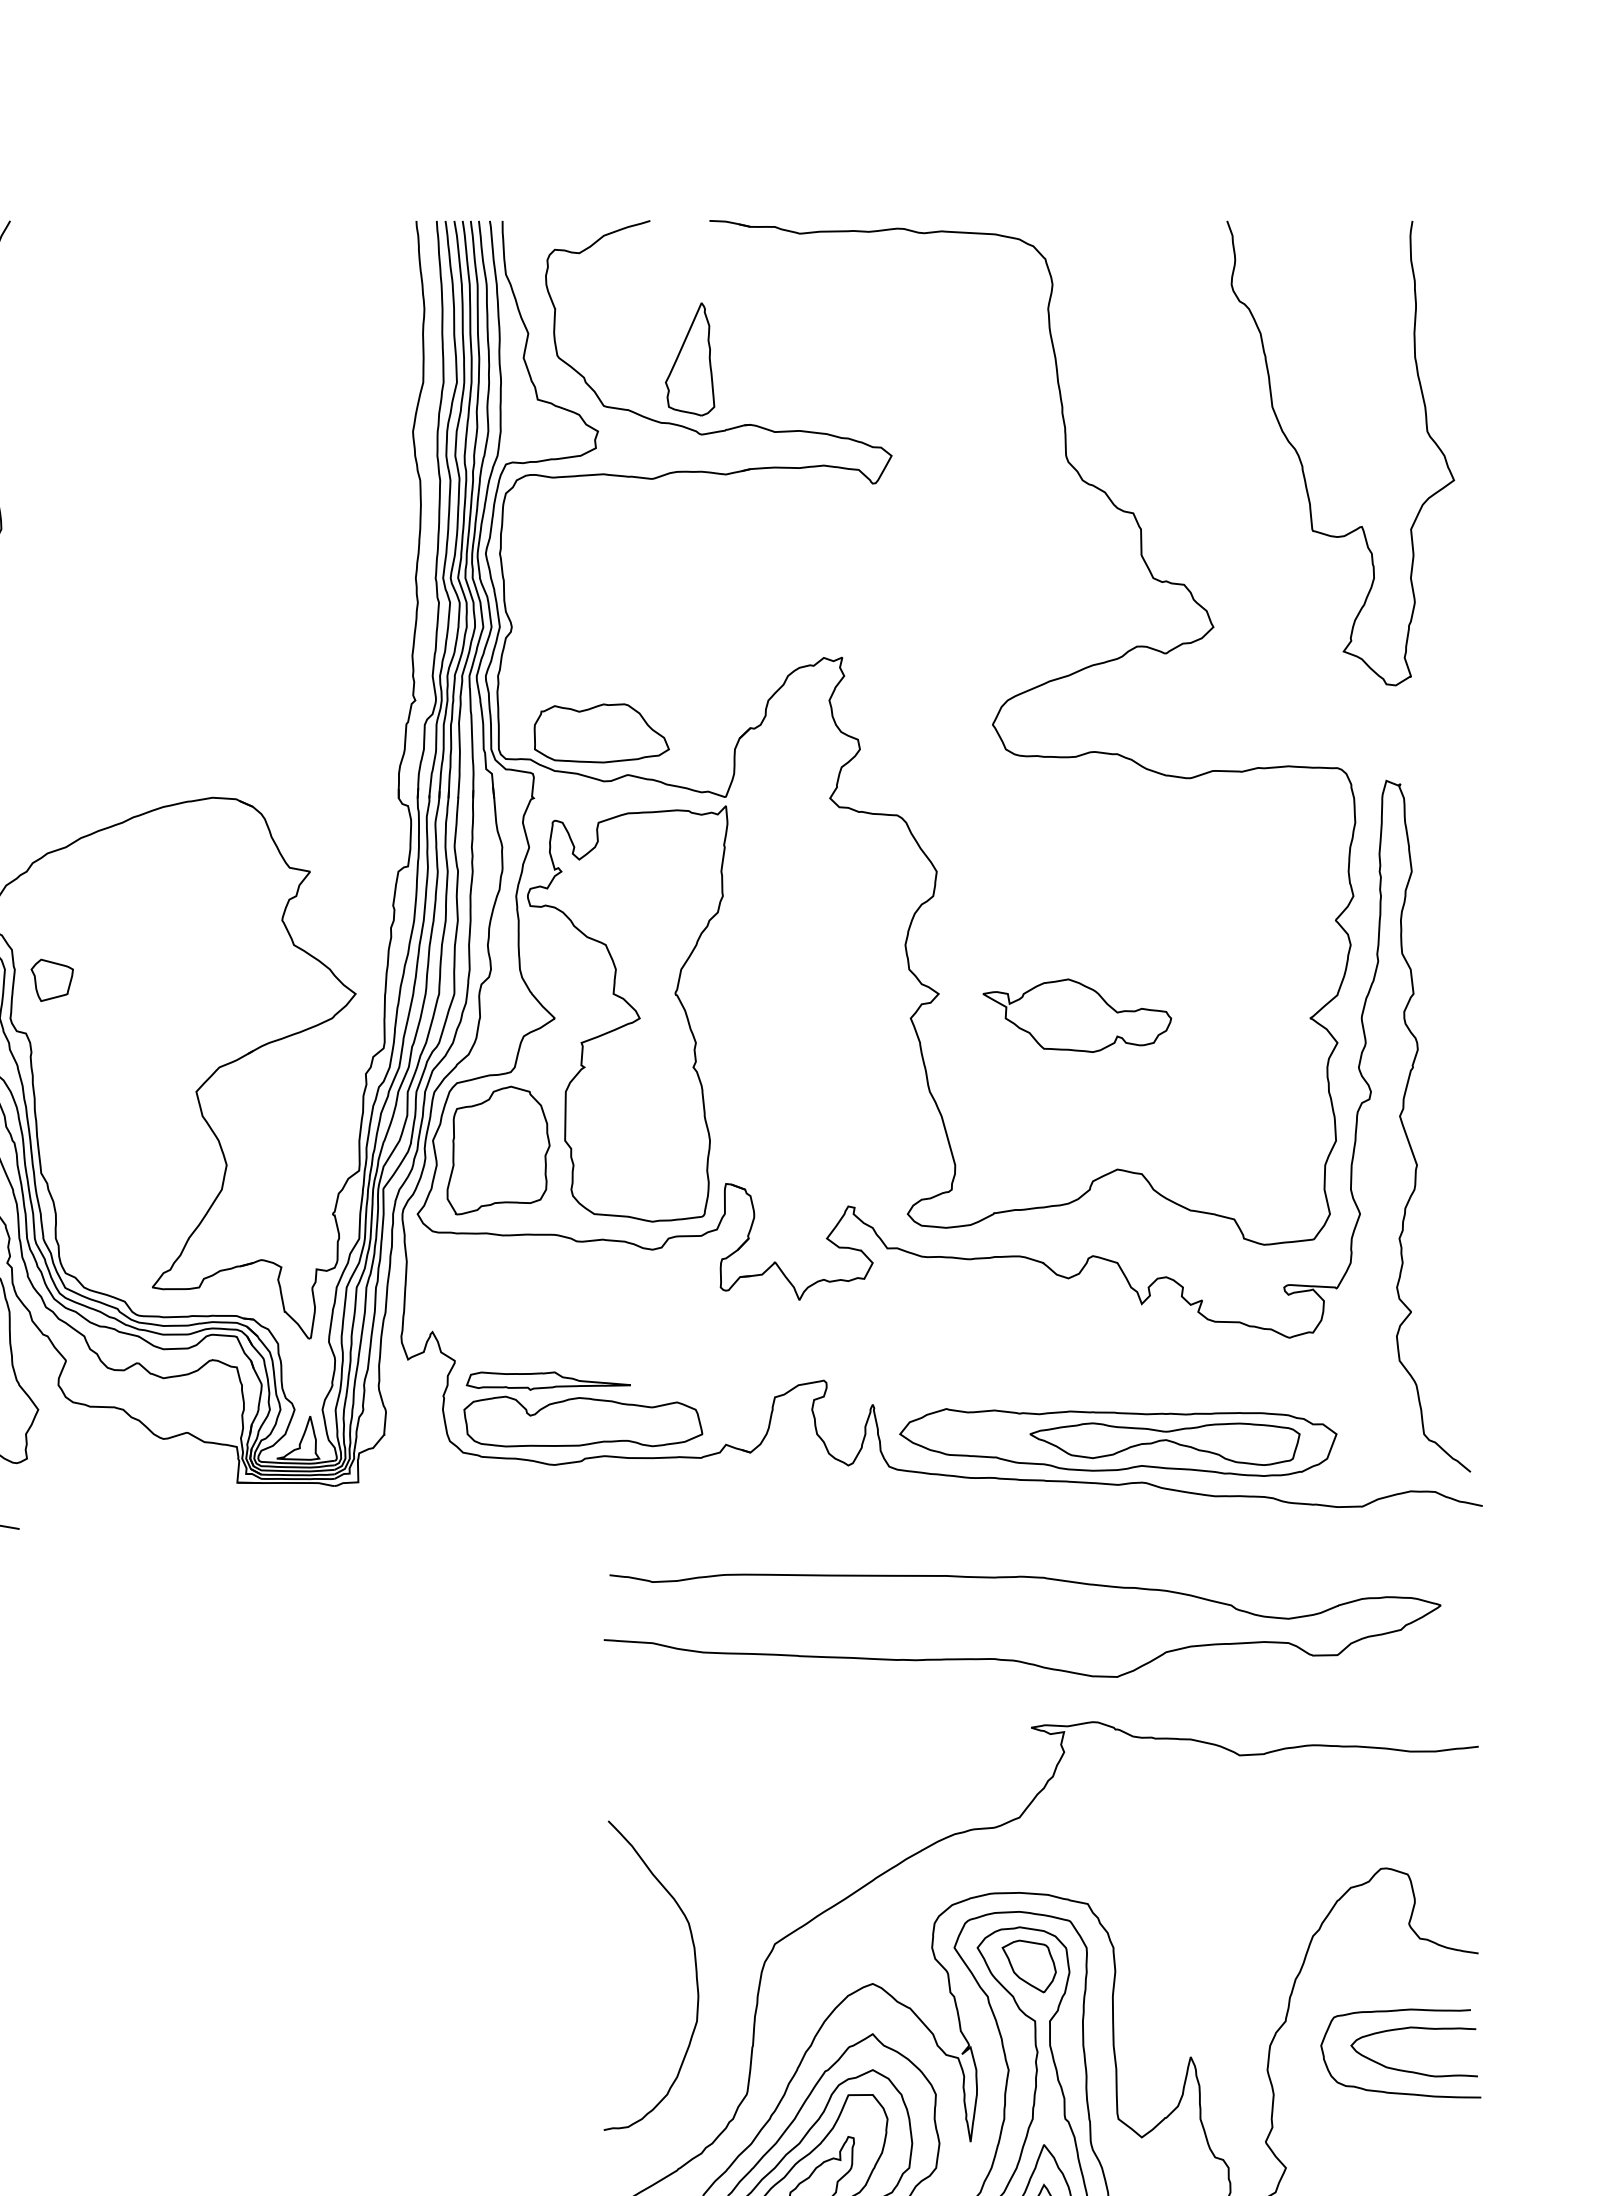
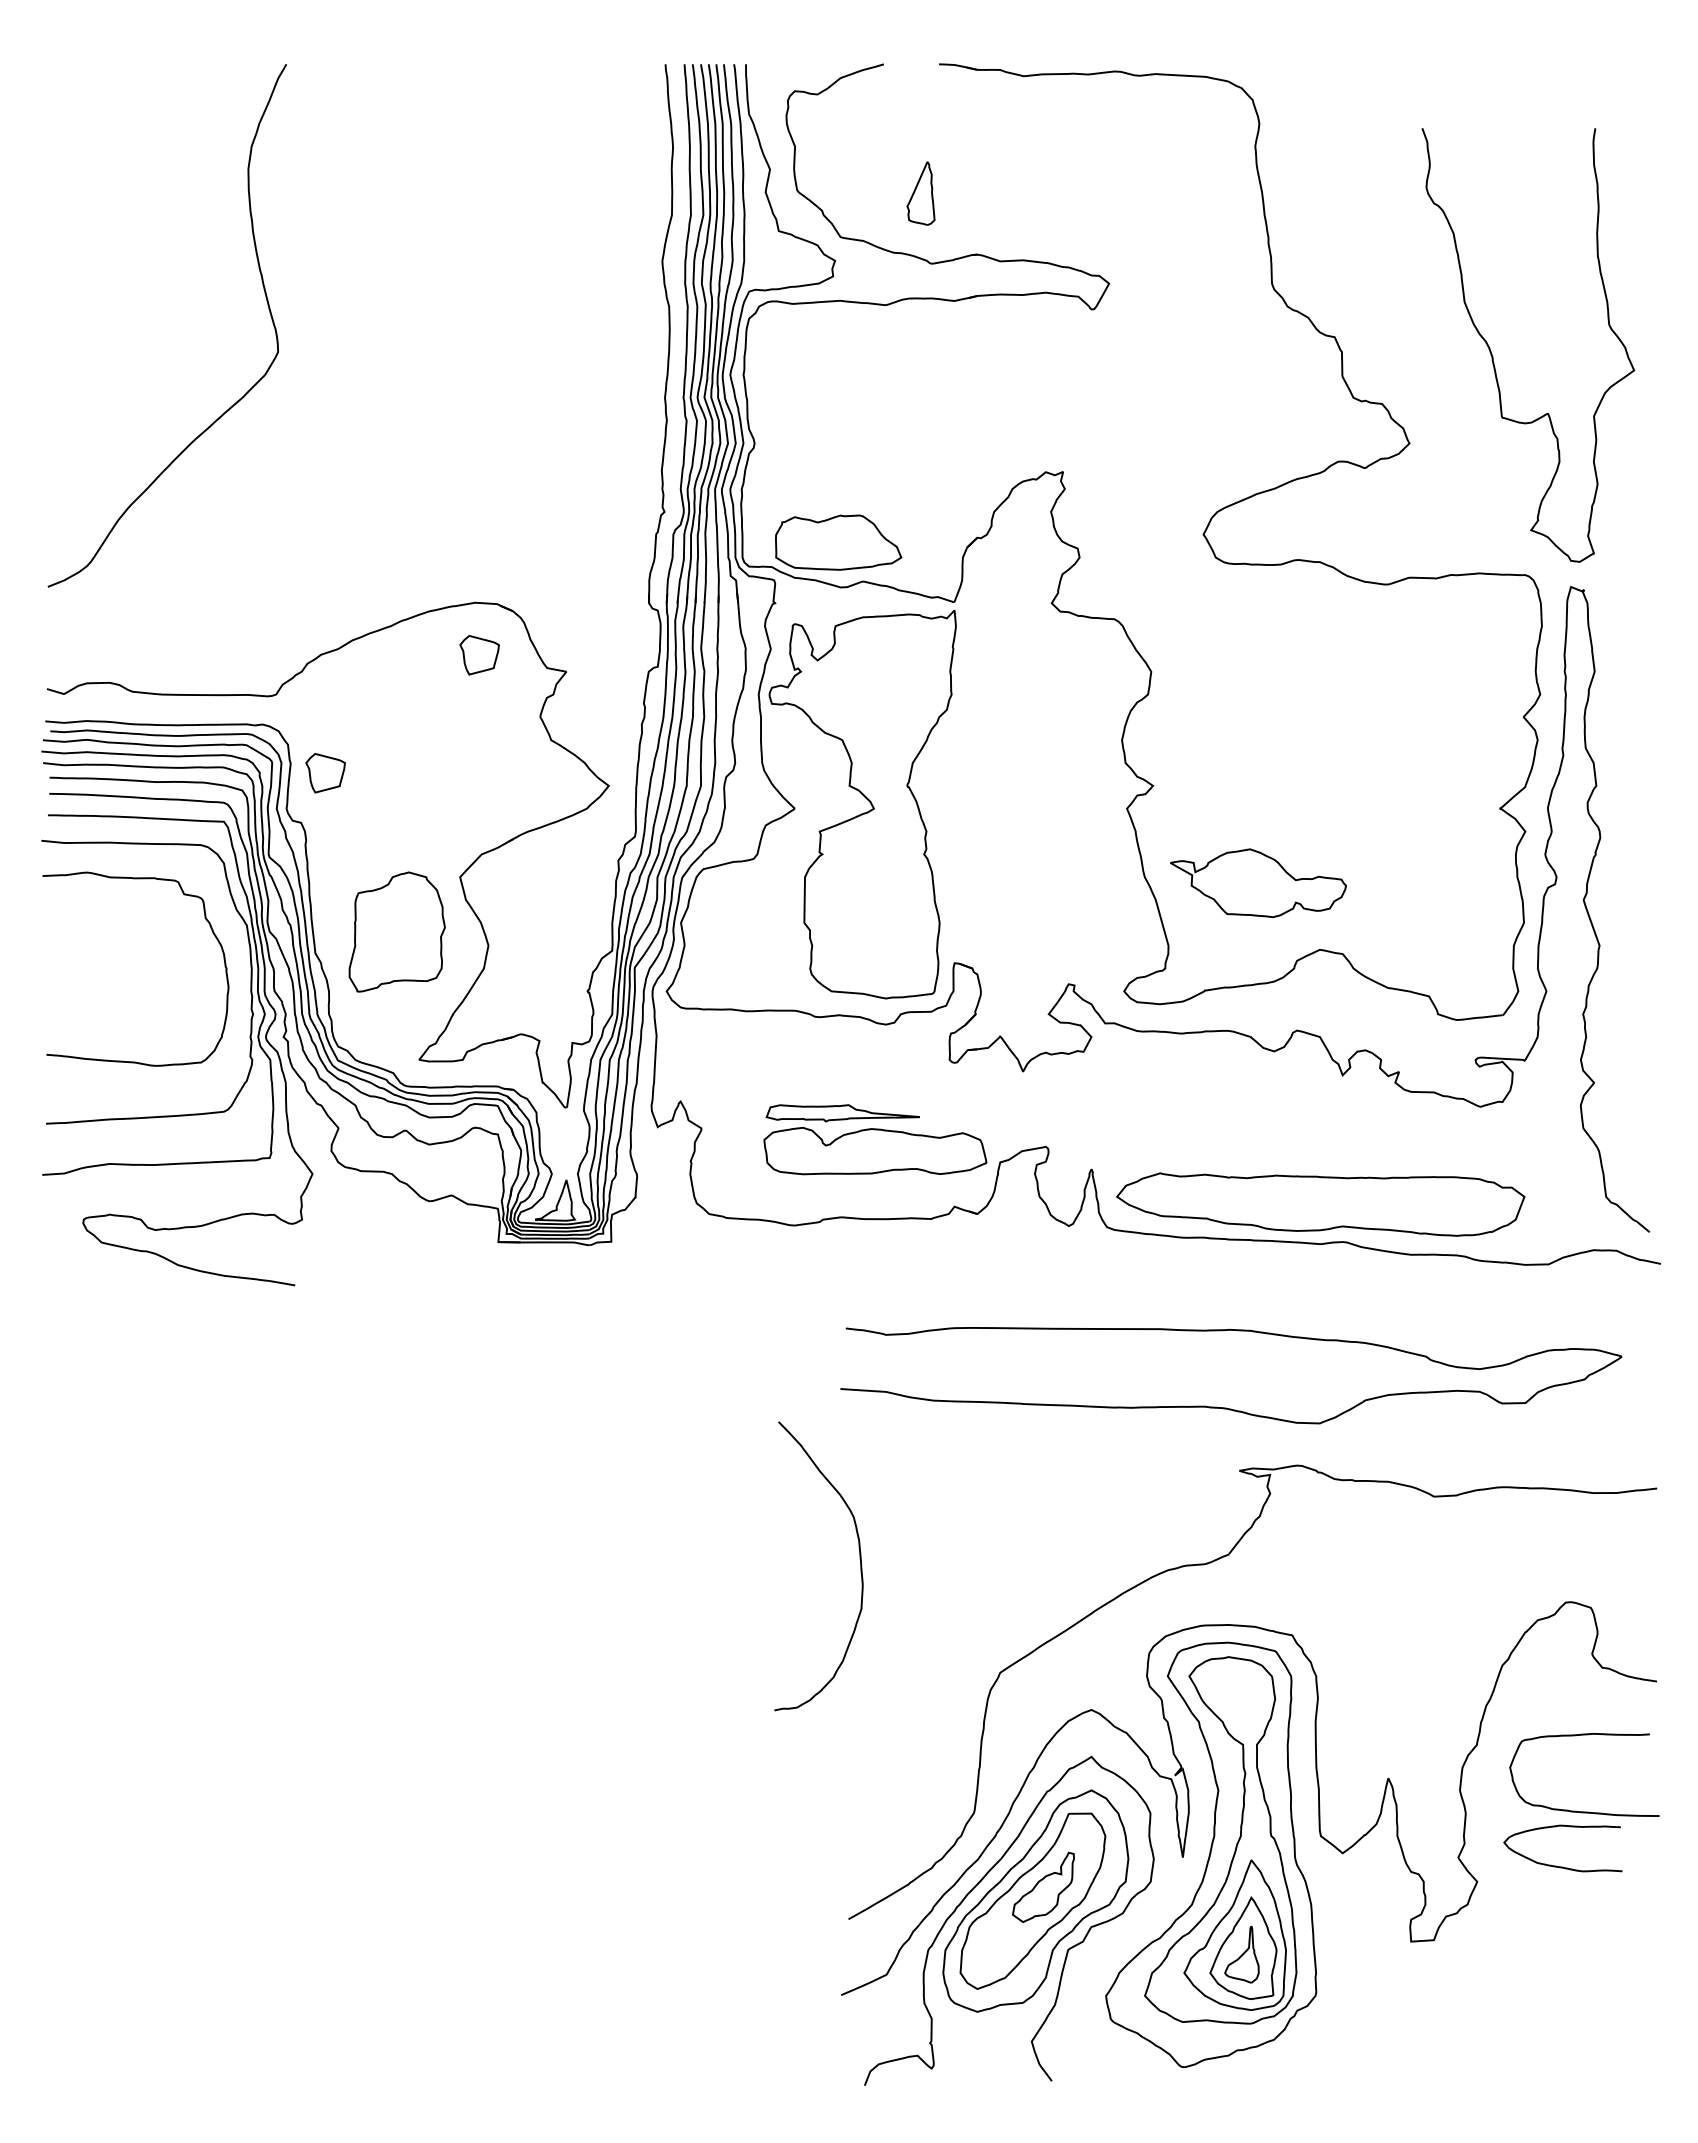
part: (689, 359) -> (920, 193), size x0.6
curve: (1303, 465) -> (1493, 356), moved
part: (217, 854) -> (479, 655), added
part: (1077, 1014) -> (1258, 882), moved
part: (497, 1149) -> (396, 931), moved
part: (583, 1409) -> (875, 1139), moved
part: (1165, 1443) -> (1364, 1205), removed
part: (1029, 1966) -> (1237, 1693), removed
curve: (694, 1968) -> (859, 1559), moved
curve: (1413, 2071) -> (1562, 1866), moved

